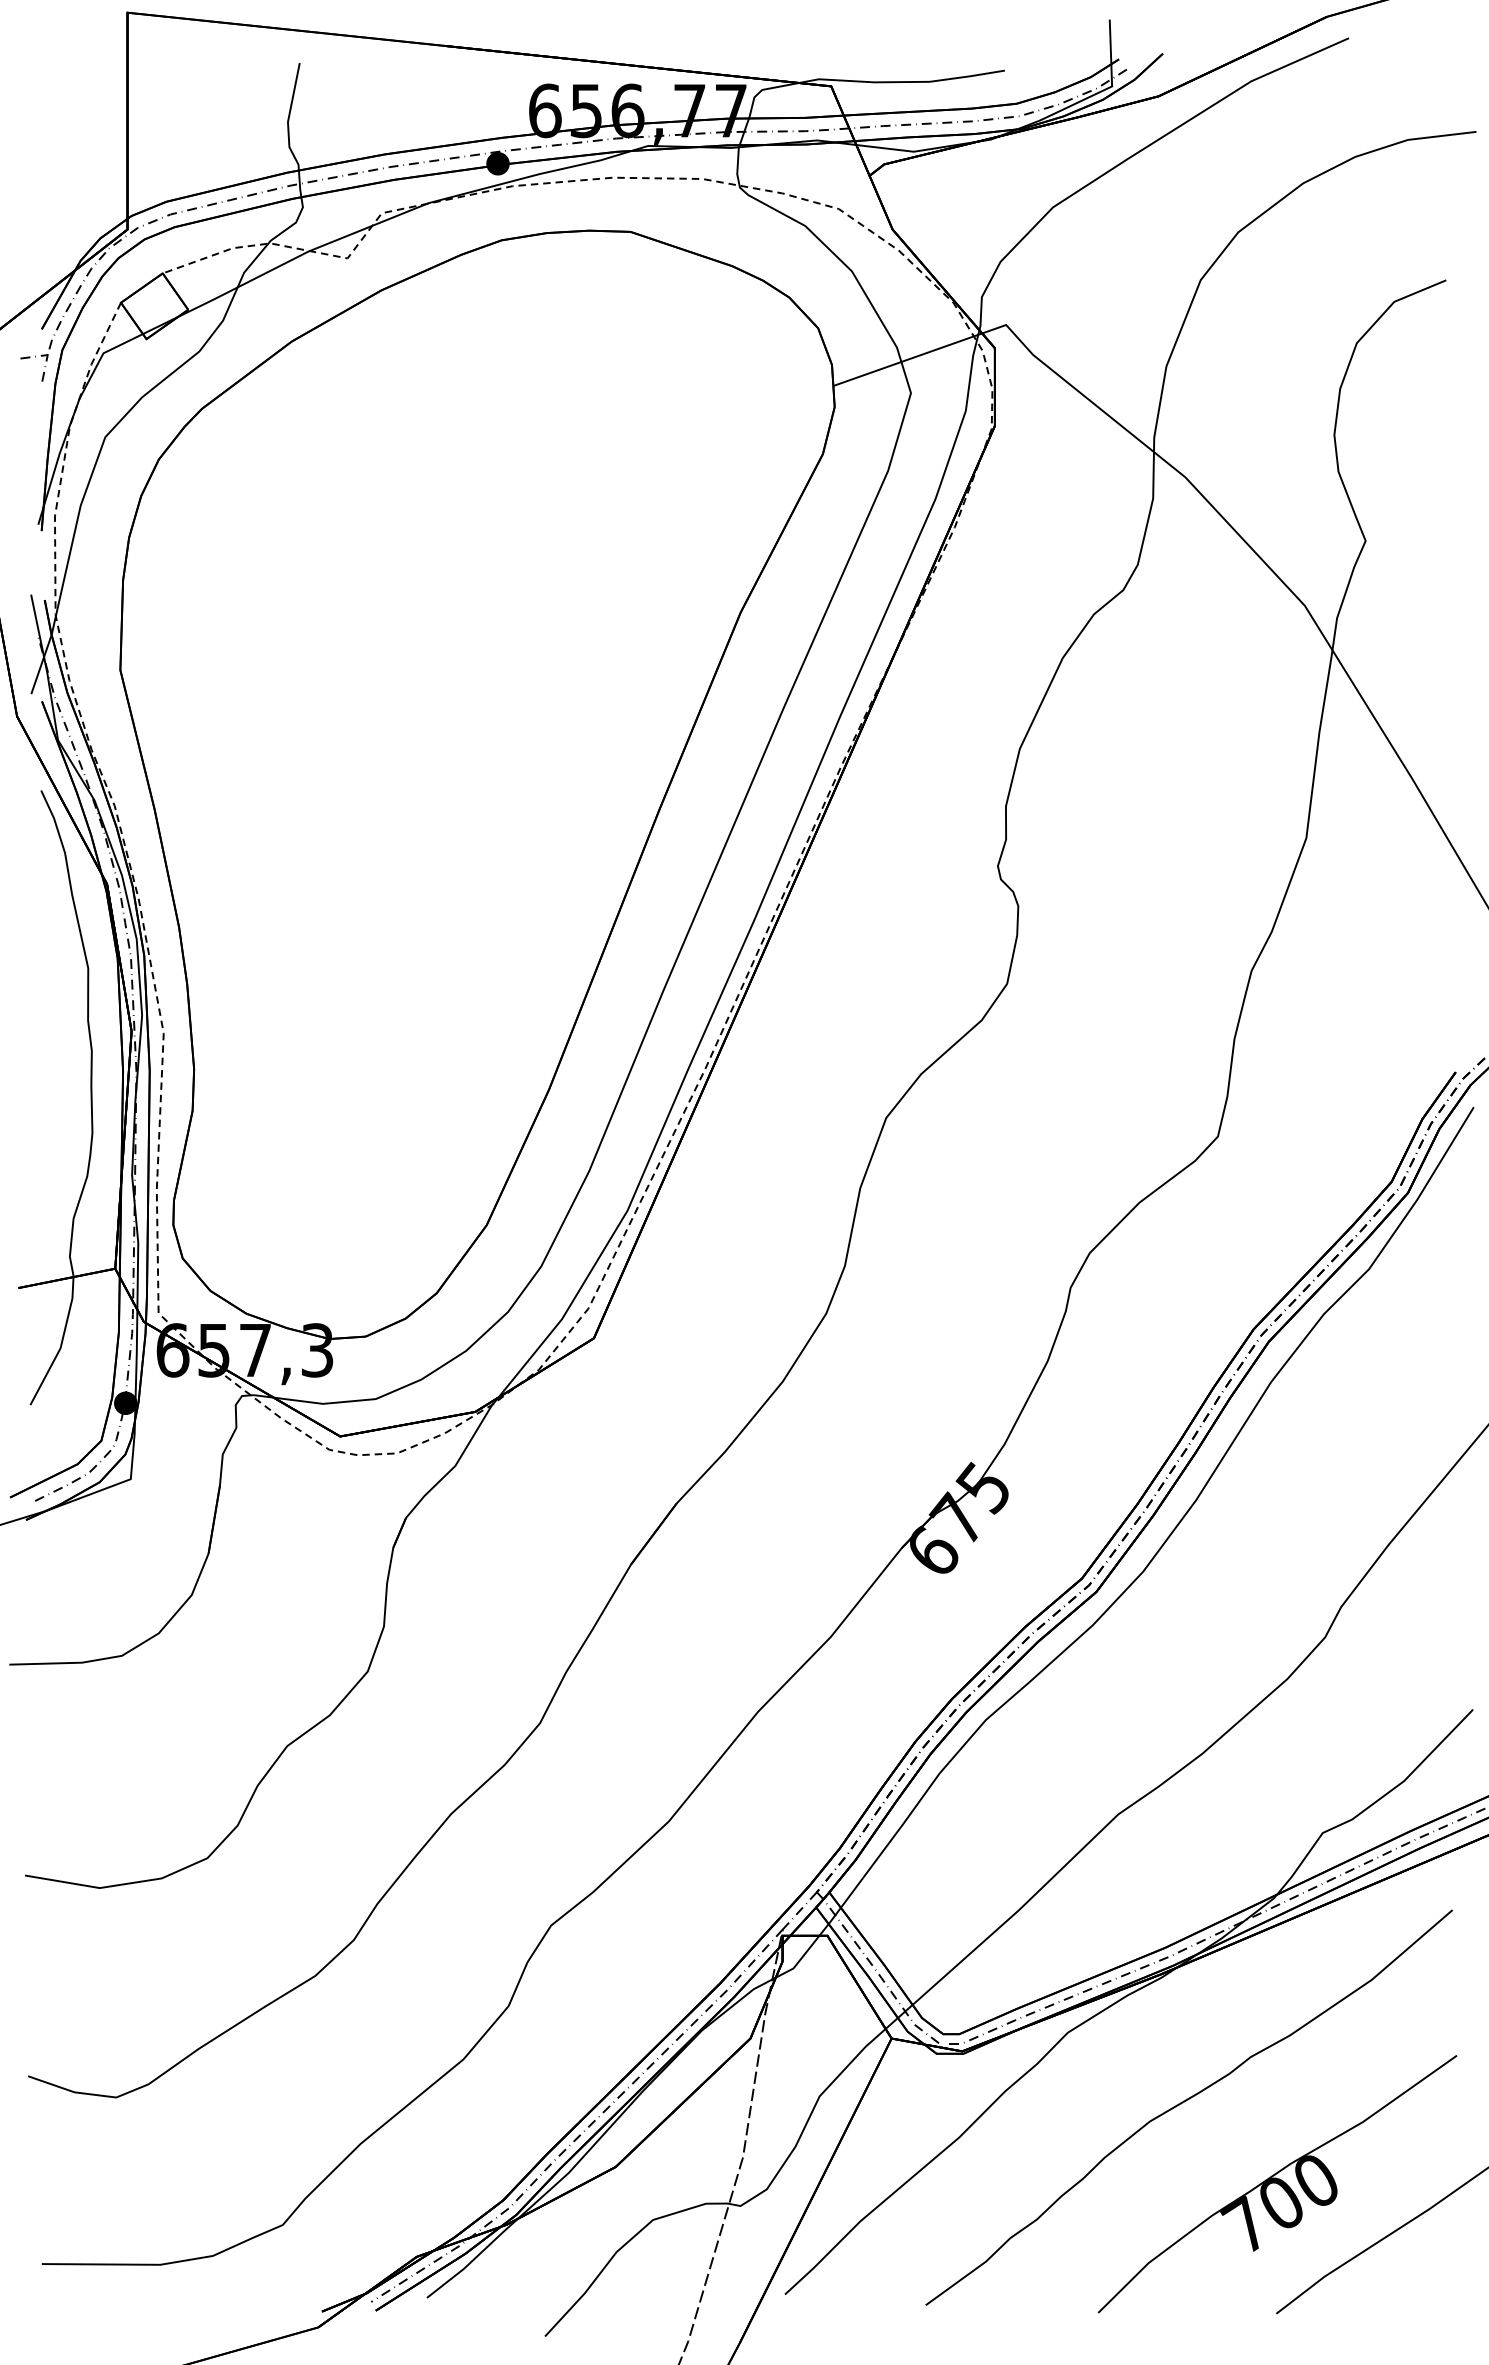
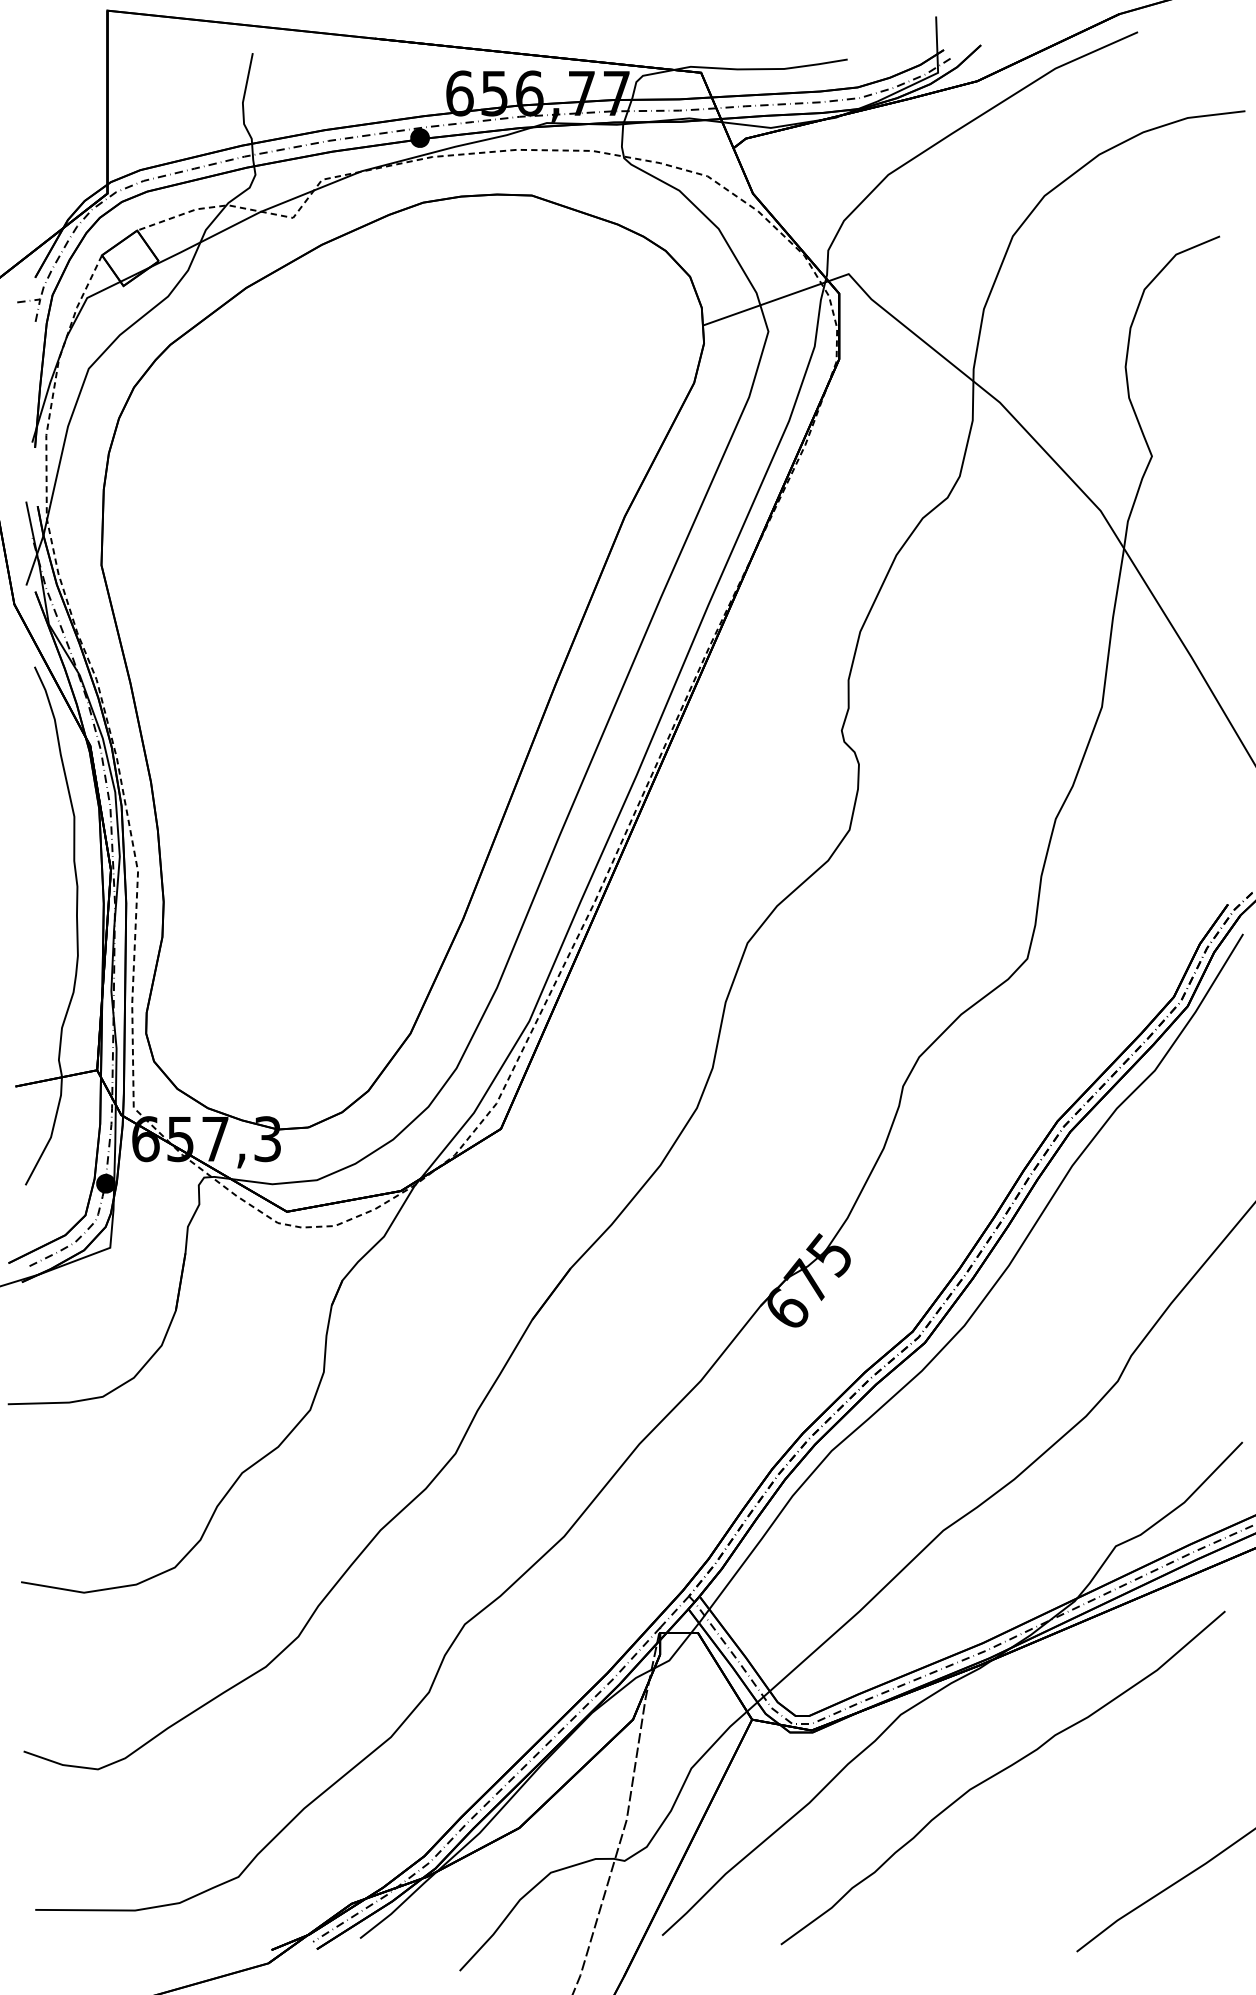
part: (1277, 2184) -> (1077, 1842), removed

